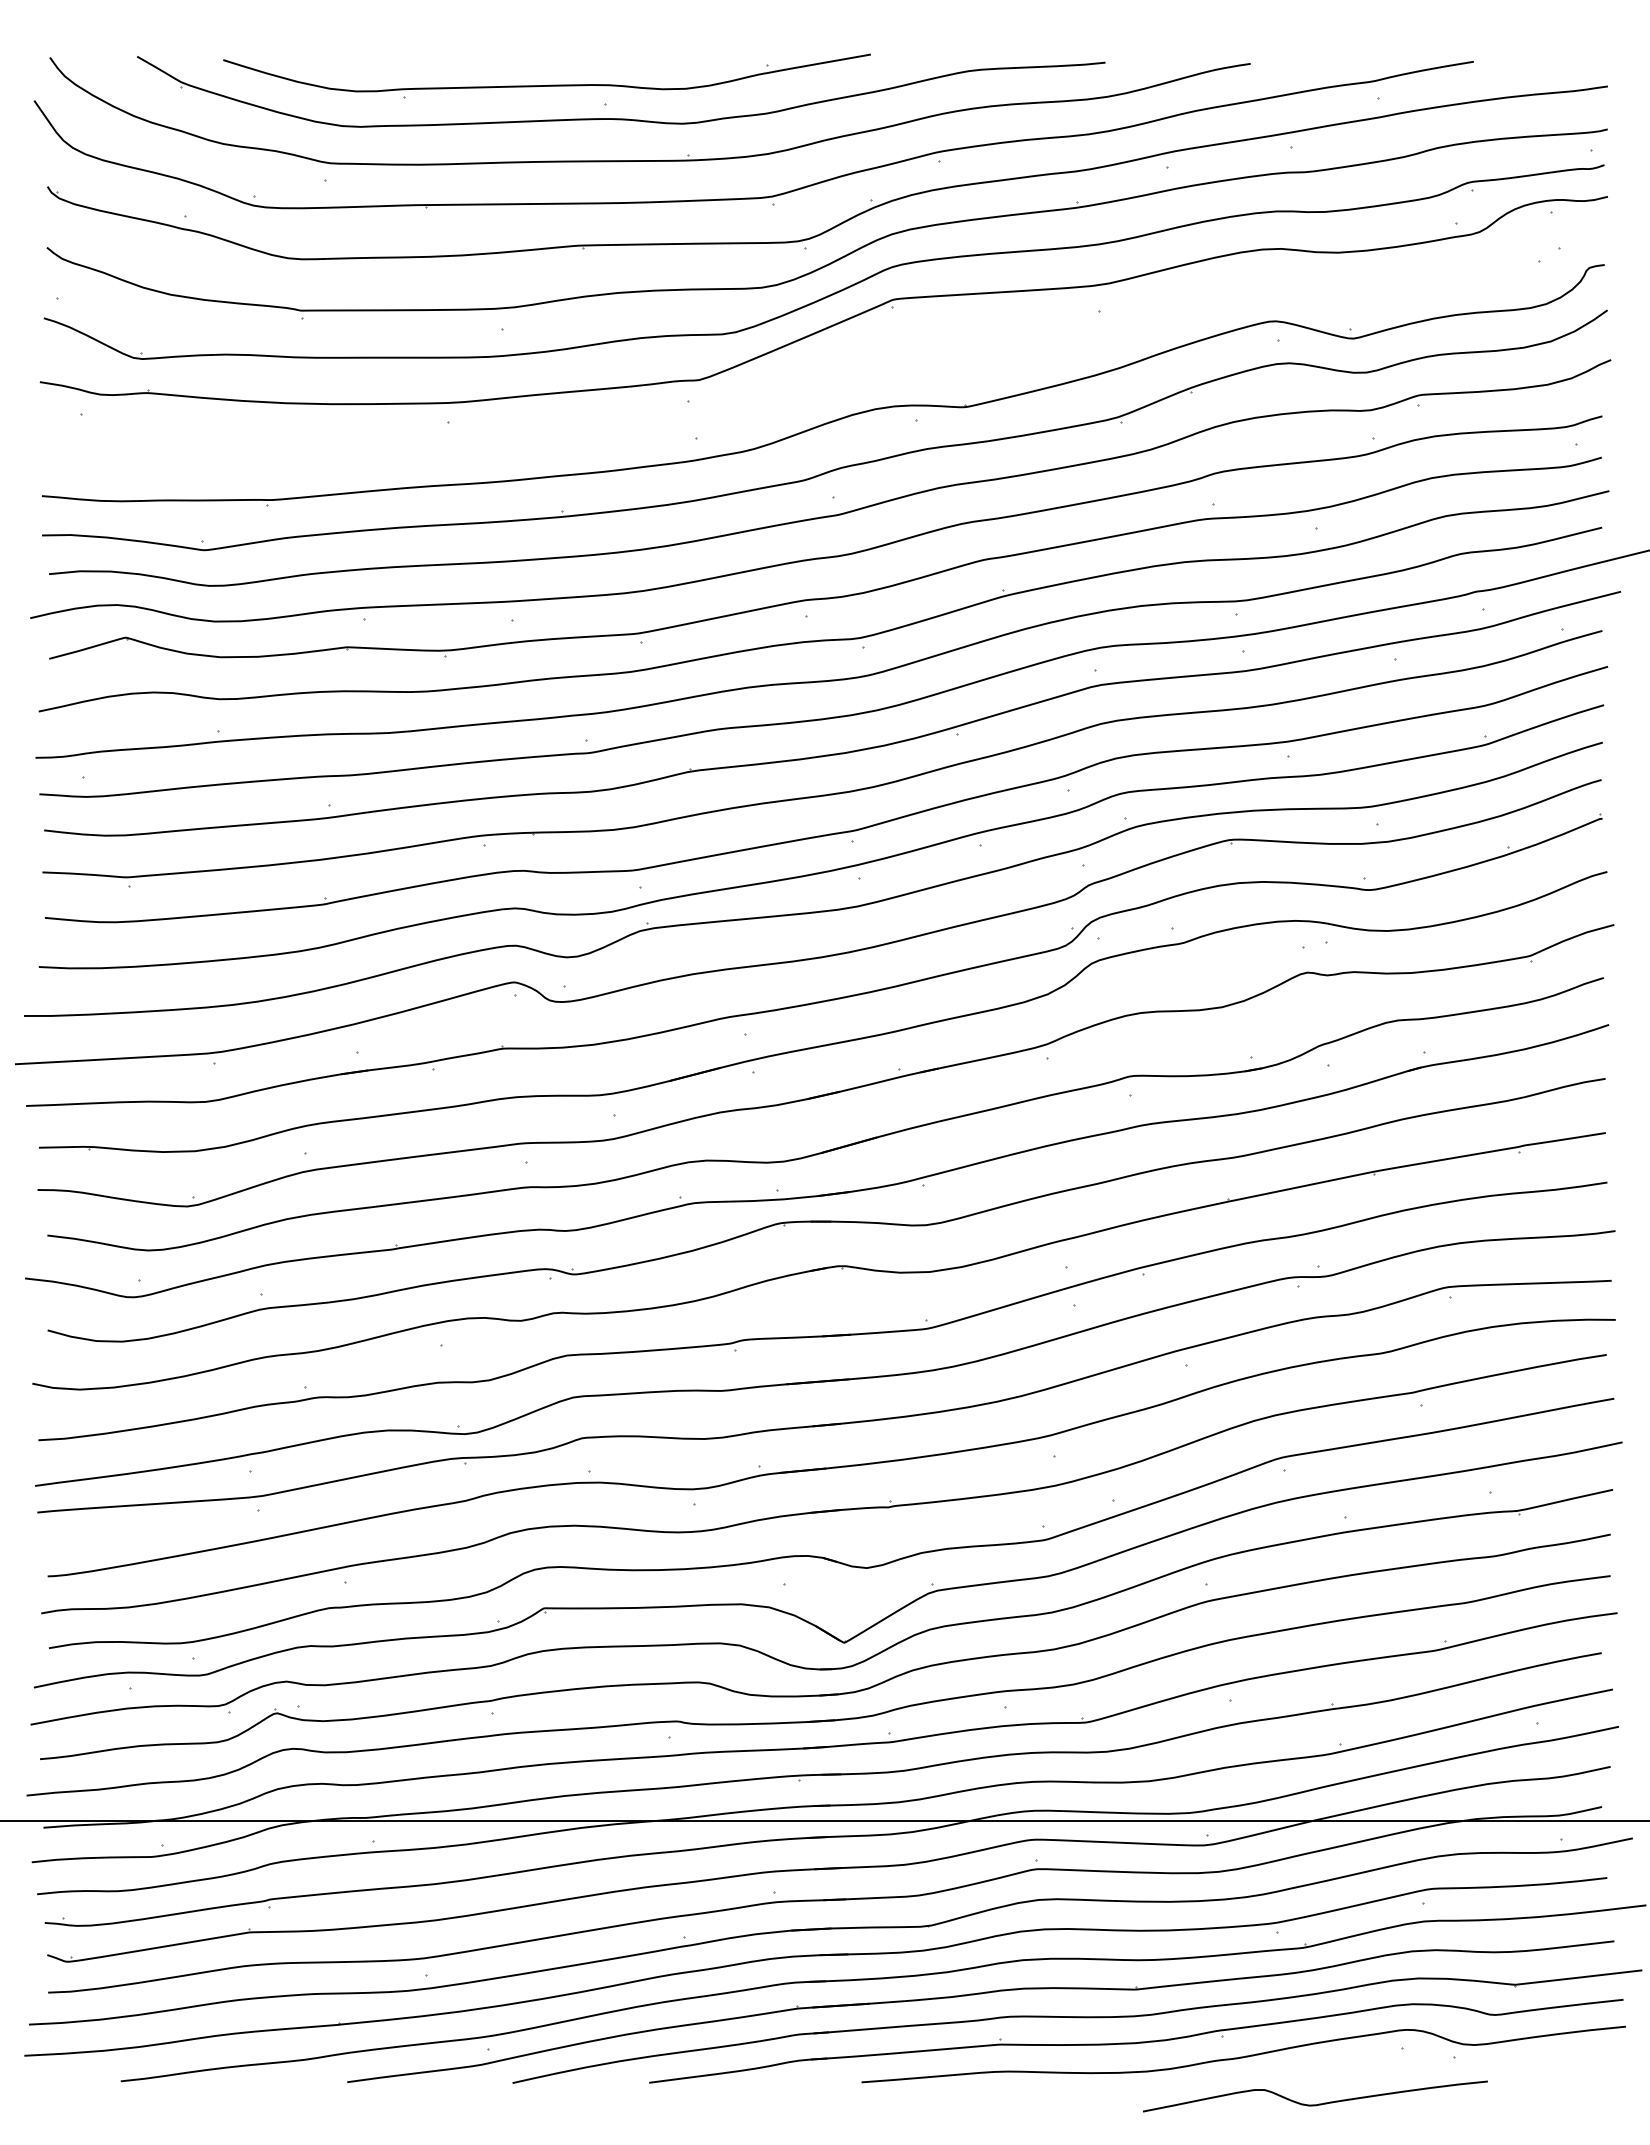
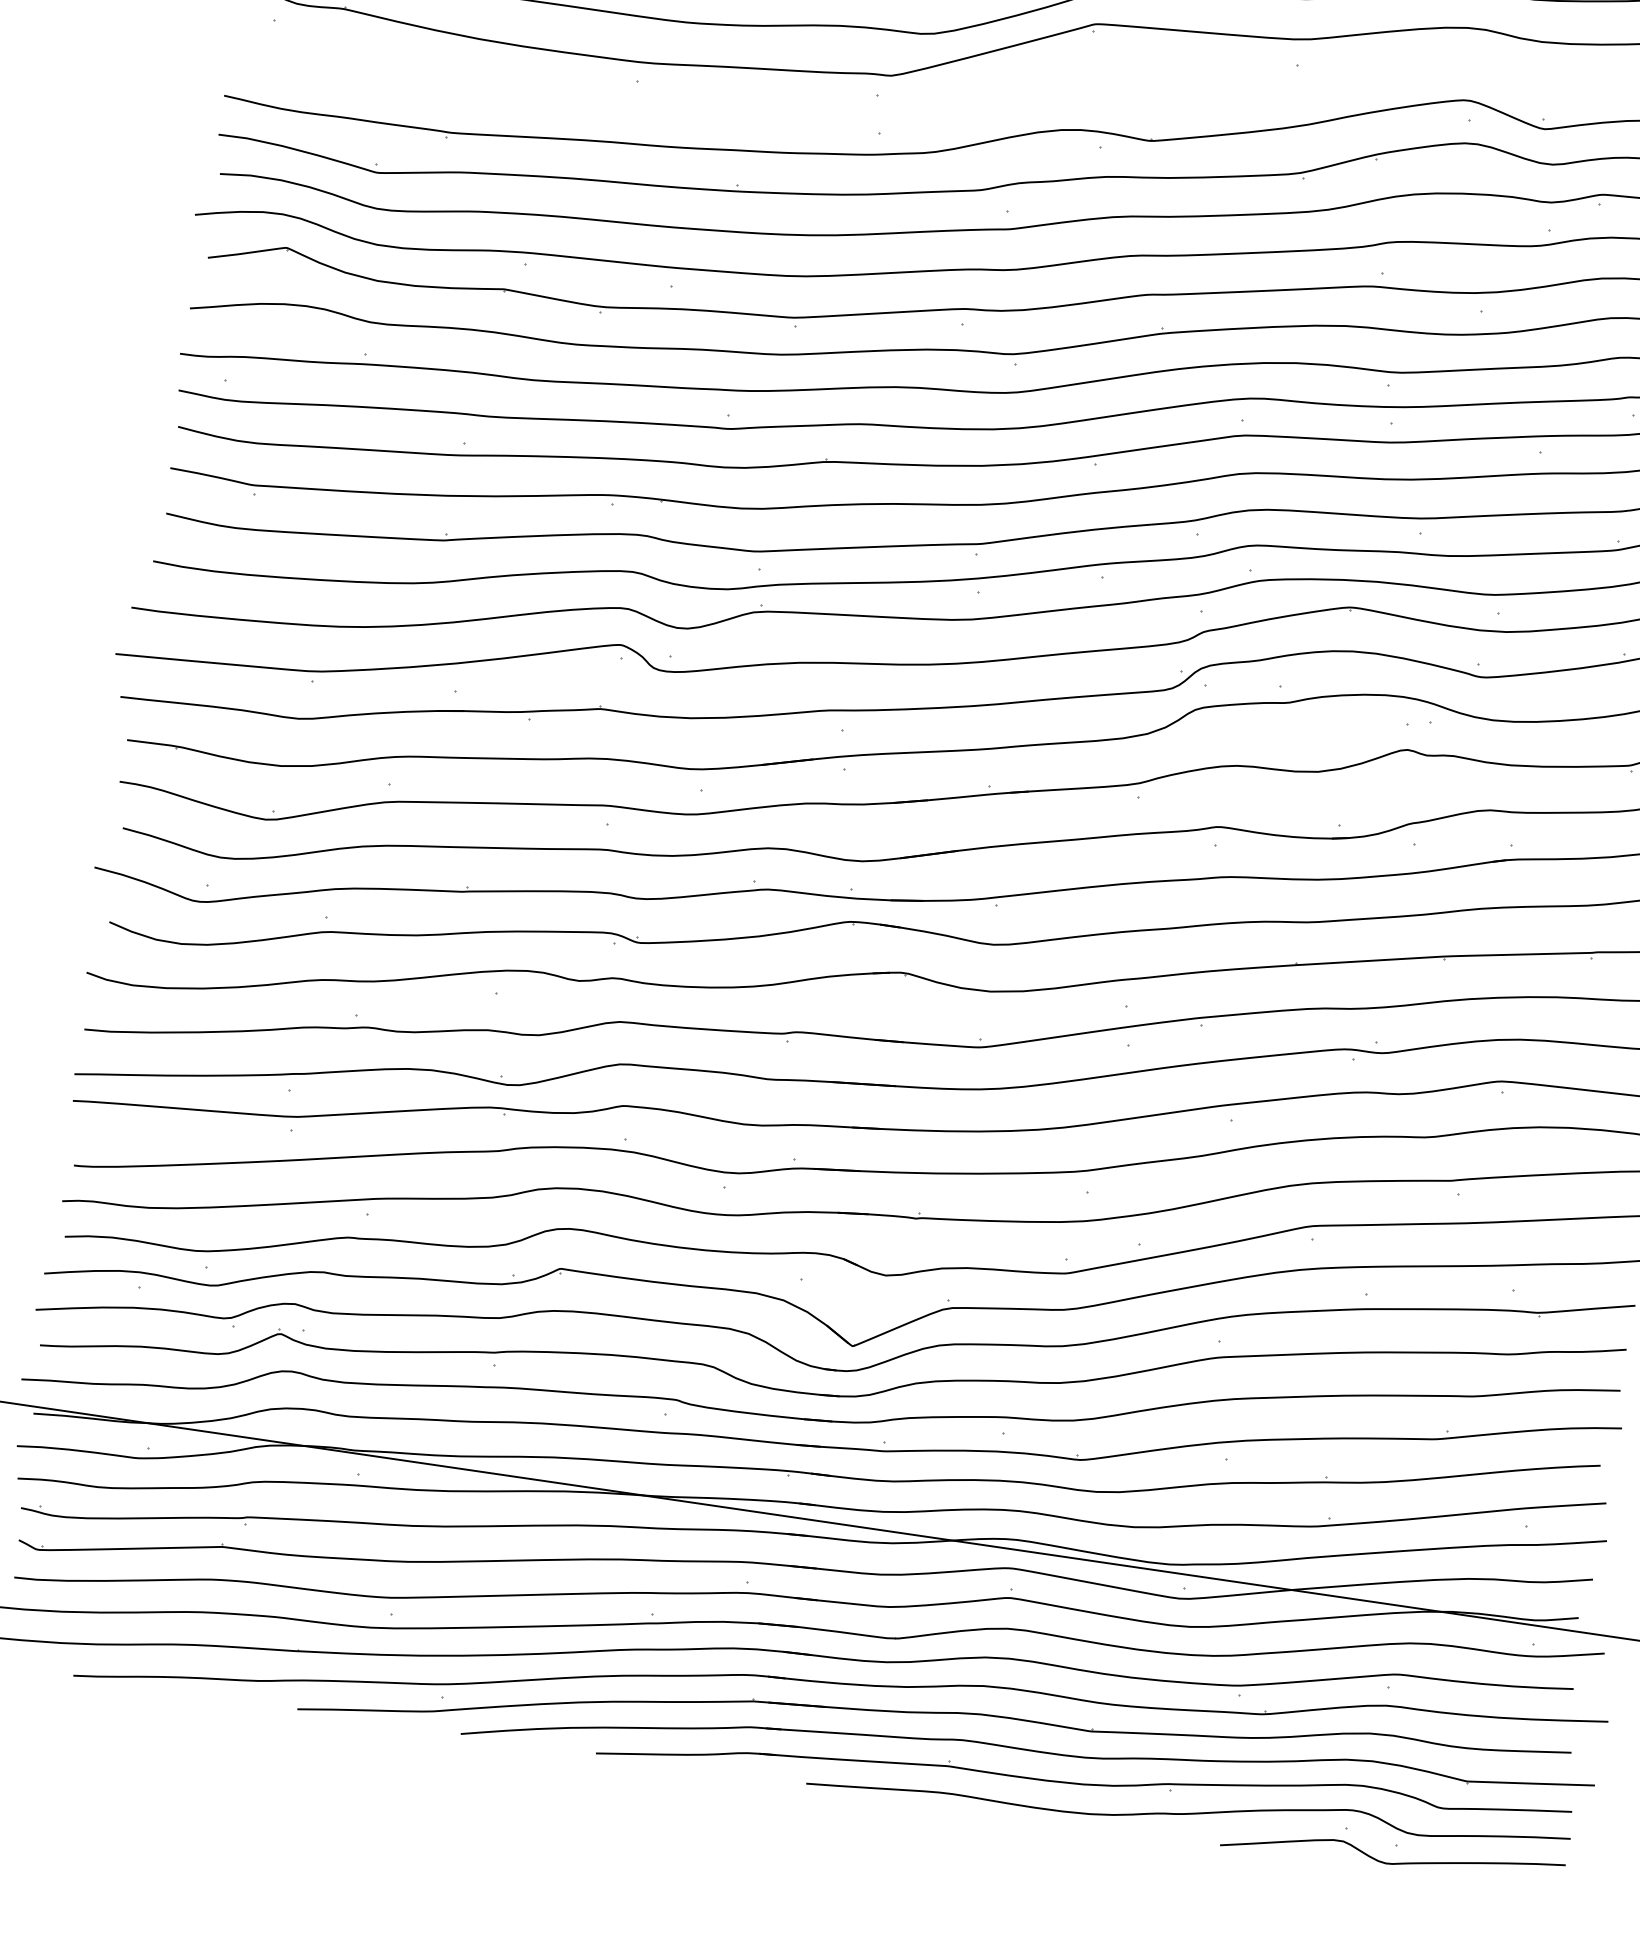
curve: (1318, 2103) -> (1394, 1862), moved

